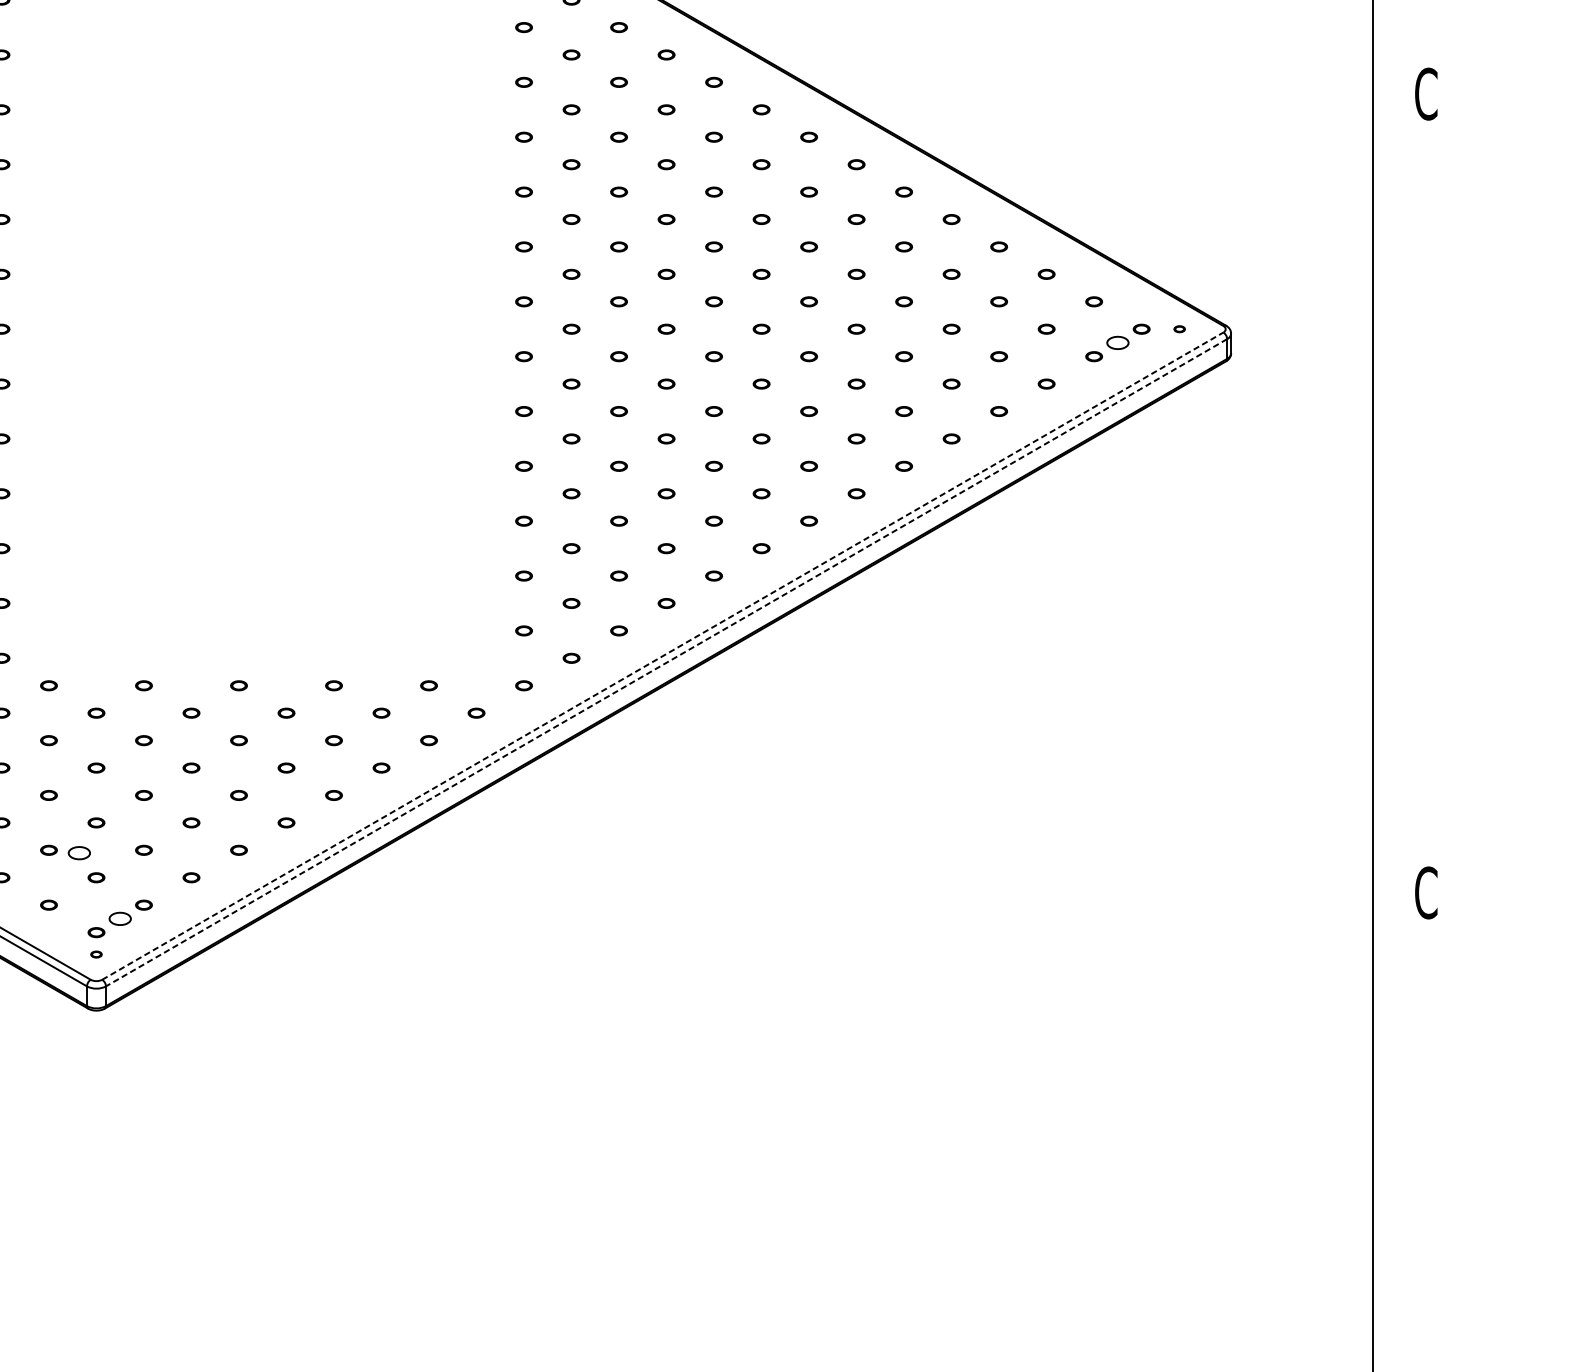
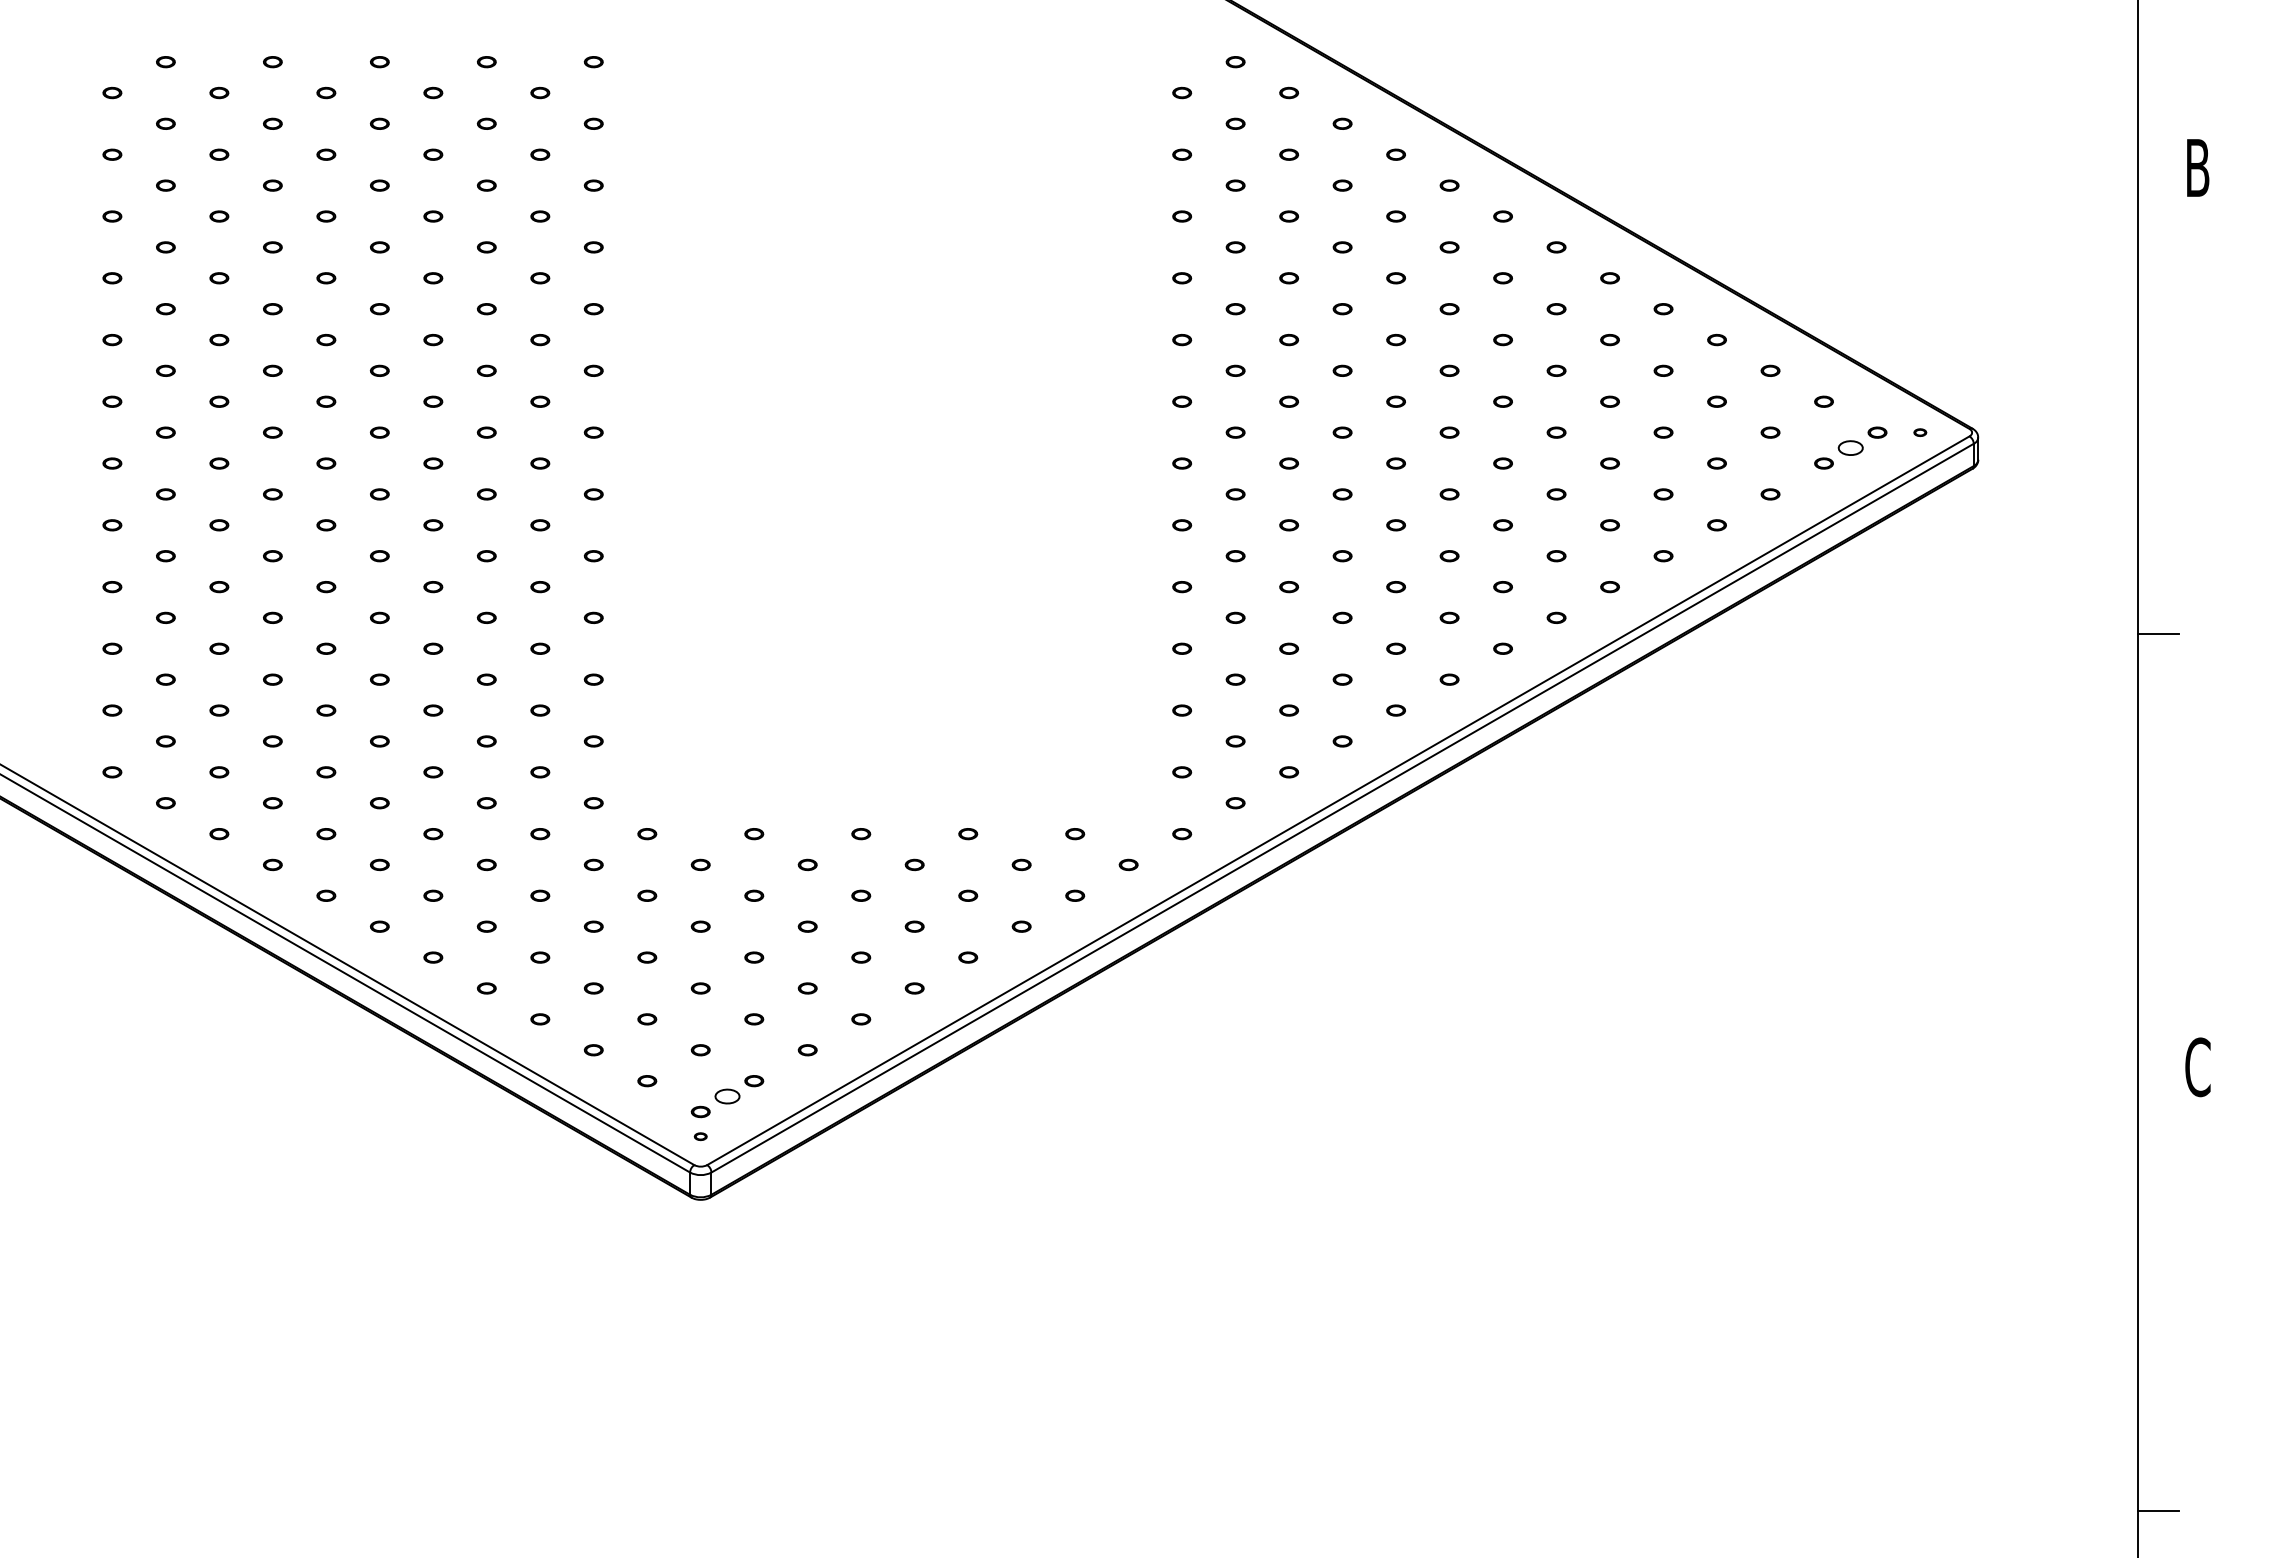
text: (1425, 93) -> (2197, 167), C -> B
line: (1391, 508) -> (2158, 634), added
line: (662, 655) -> (1338, 800), dashed -> solid
line: (666, 663) -> (1342, 808), dashed -> solid
part: (79, 853) -> (681, 1022), removed
line: (1391, 1287) -> (2158, 1511), added

